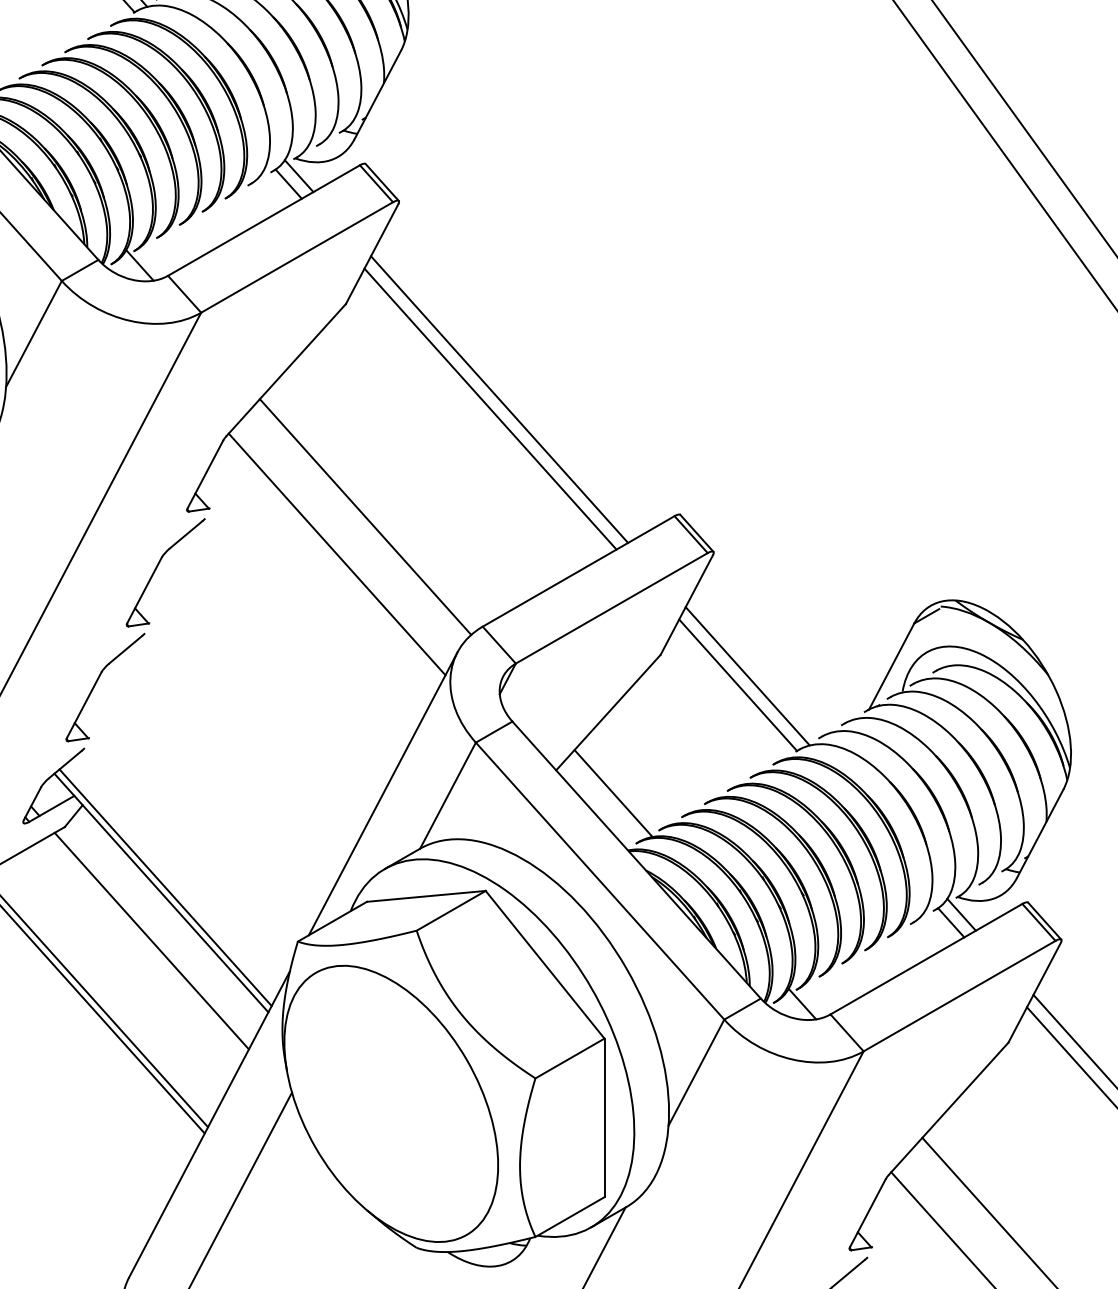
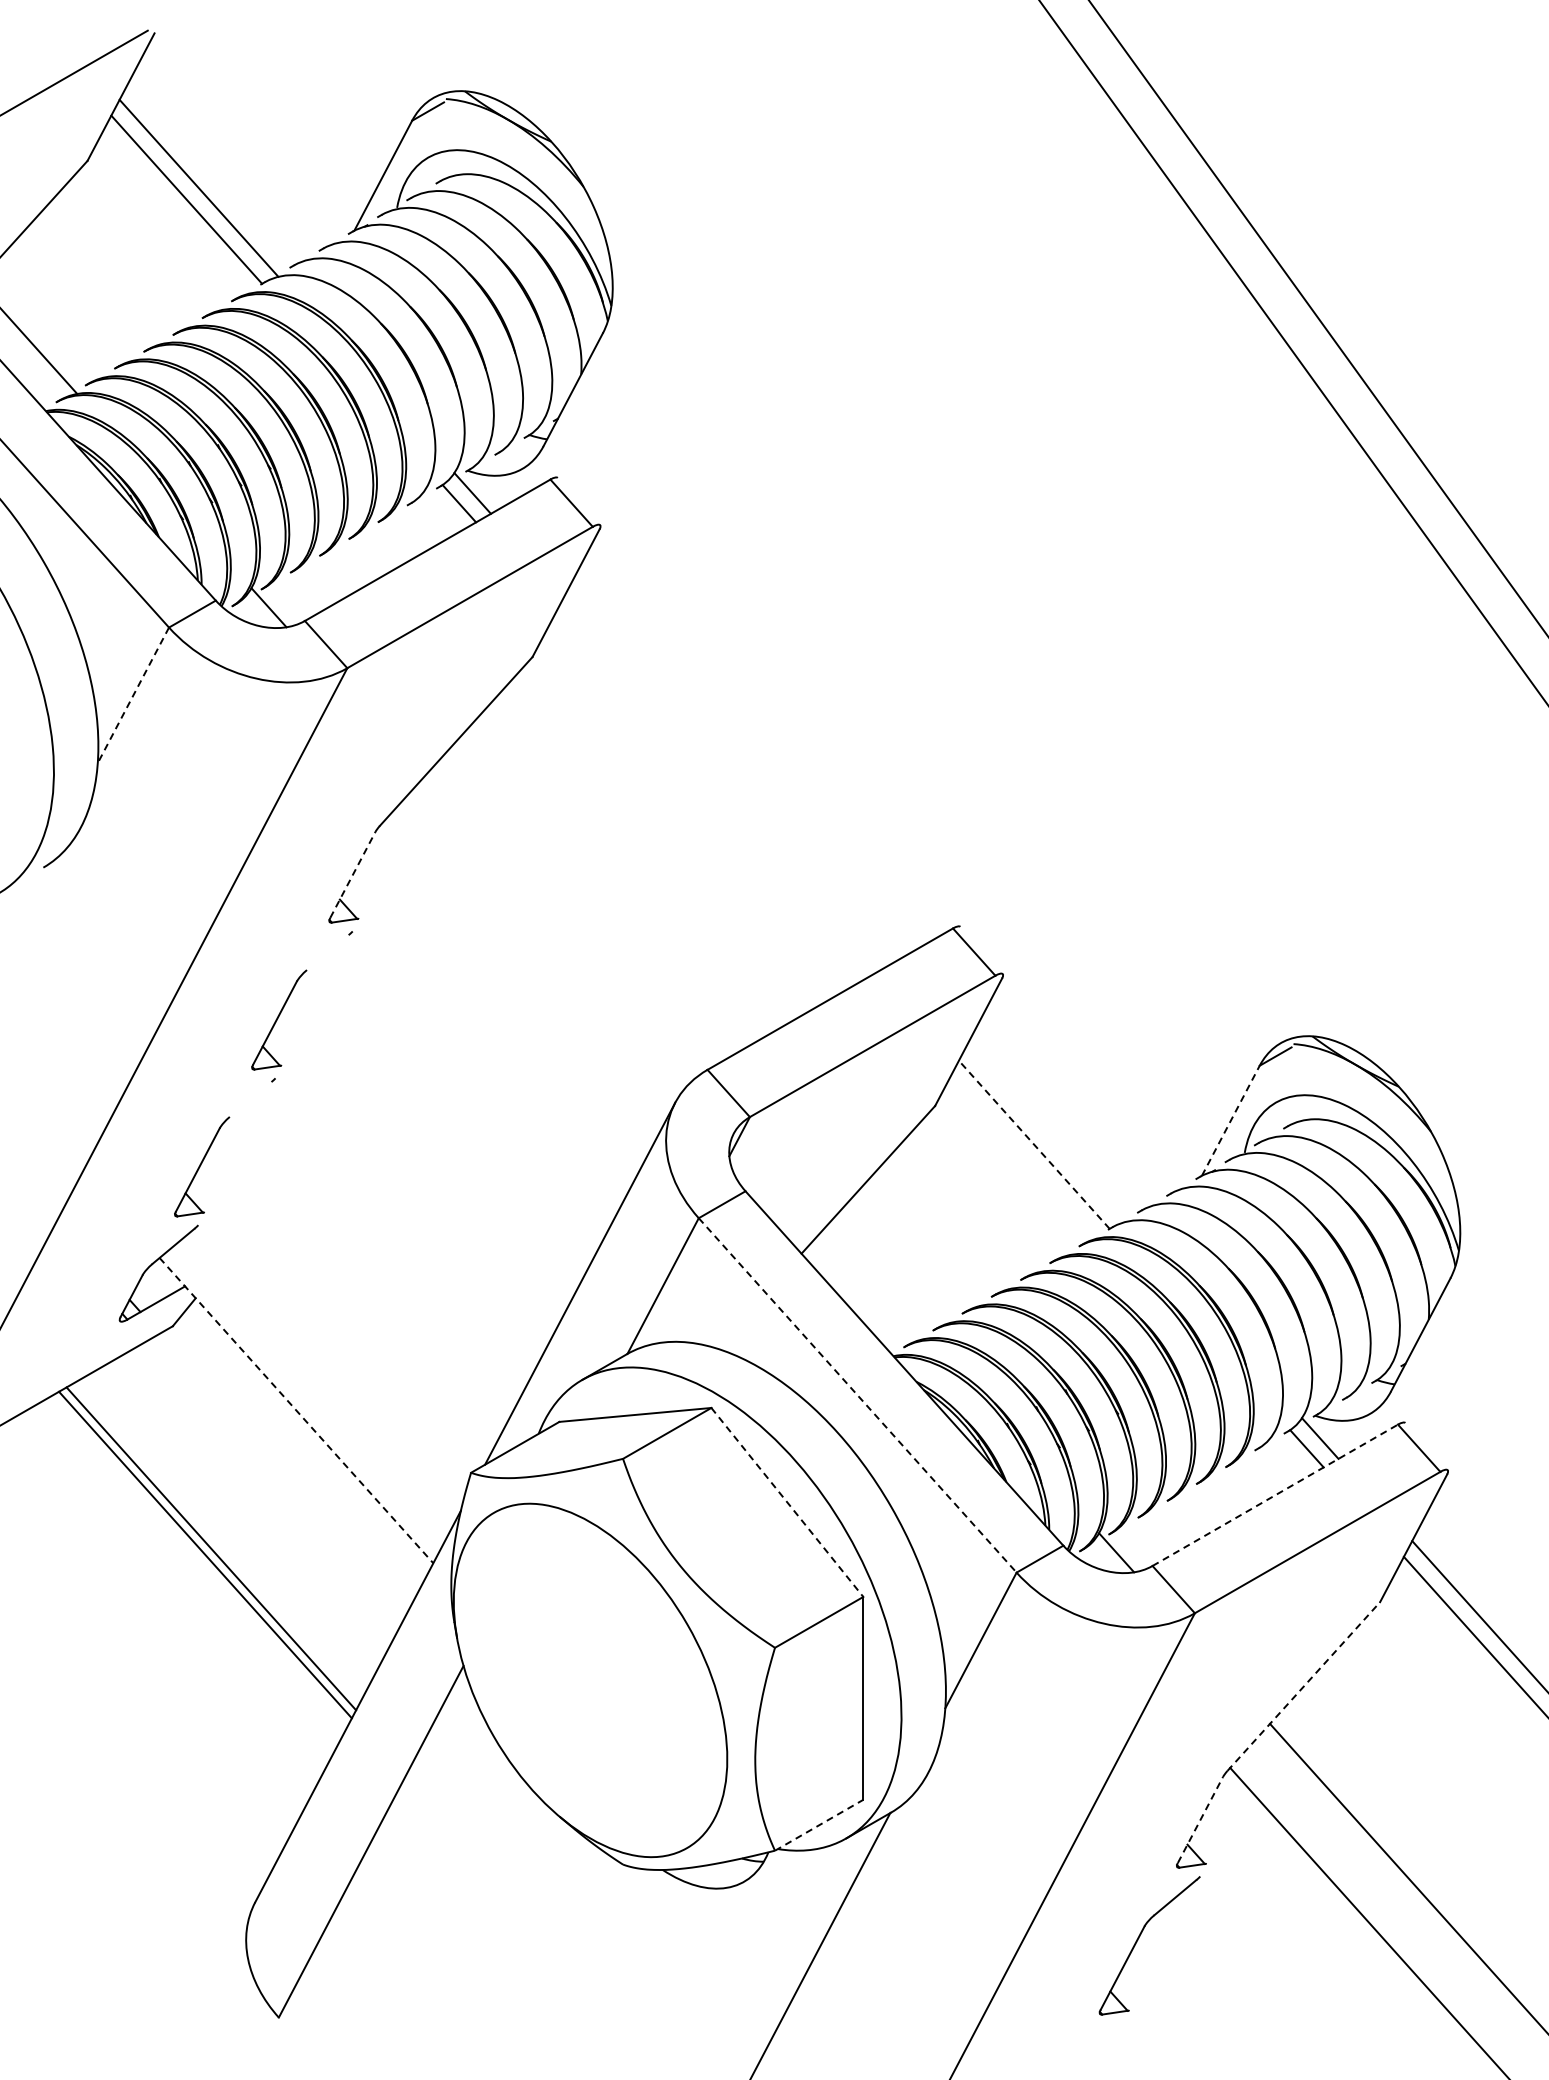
line: (381, 182) -> (578, 501), removed
line: (34, 334) -> (133, 695), solid -> dashed
line: (499, 398) -> (728, 778), removed
line: (490, 409) -> (717, 791), removed
line: (205, 473) -> (352, 874), solid -> dashed
line: (365, 516) -> (557, 929), removed
line: (696, 533) -> (981, 950), removed
line: (185, 534) -> (327, 952), removed
line: (336, 554) -> (520, 977), removed
line: (125, 649) -> (250, 1099), removed
line: (892, 666) -> (1231, 1120), solid -> dashed
line: (747, 675) -> (1046, 1132), removed
line: (738, 685) -> (1034, 1144), solid -> dashed
line: (613, 792) -> (874, 1282), removed
line: (600, 881) -> (858, 1395), solid -> dashed
line: (165, 887) -> (301, 1403), removed
line: (161, 892) -> (296, 1410), solid -> dashed
line: (1044, 921) -> (1426, 1446), removed
line: (151, 940) -> (283, 1471), removed
line: (926, 959) -> (1275, 1495), solid -> dashed
line: (545, 964) -> (787, 1502), solid -> dashed
line: (948, 1108) -> (1303, 1686), solid -> dashed
line: (868, 1212) -> (1200, 1819), solid -> dashed
line: (570, 1217) -> (819, 1825), solid -> dashed

